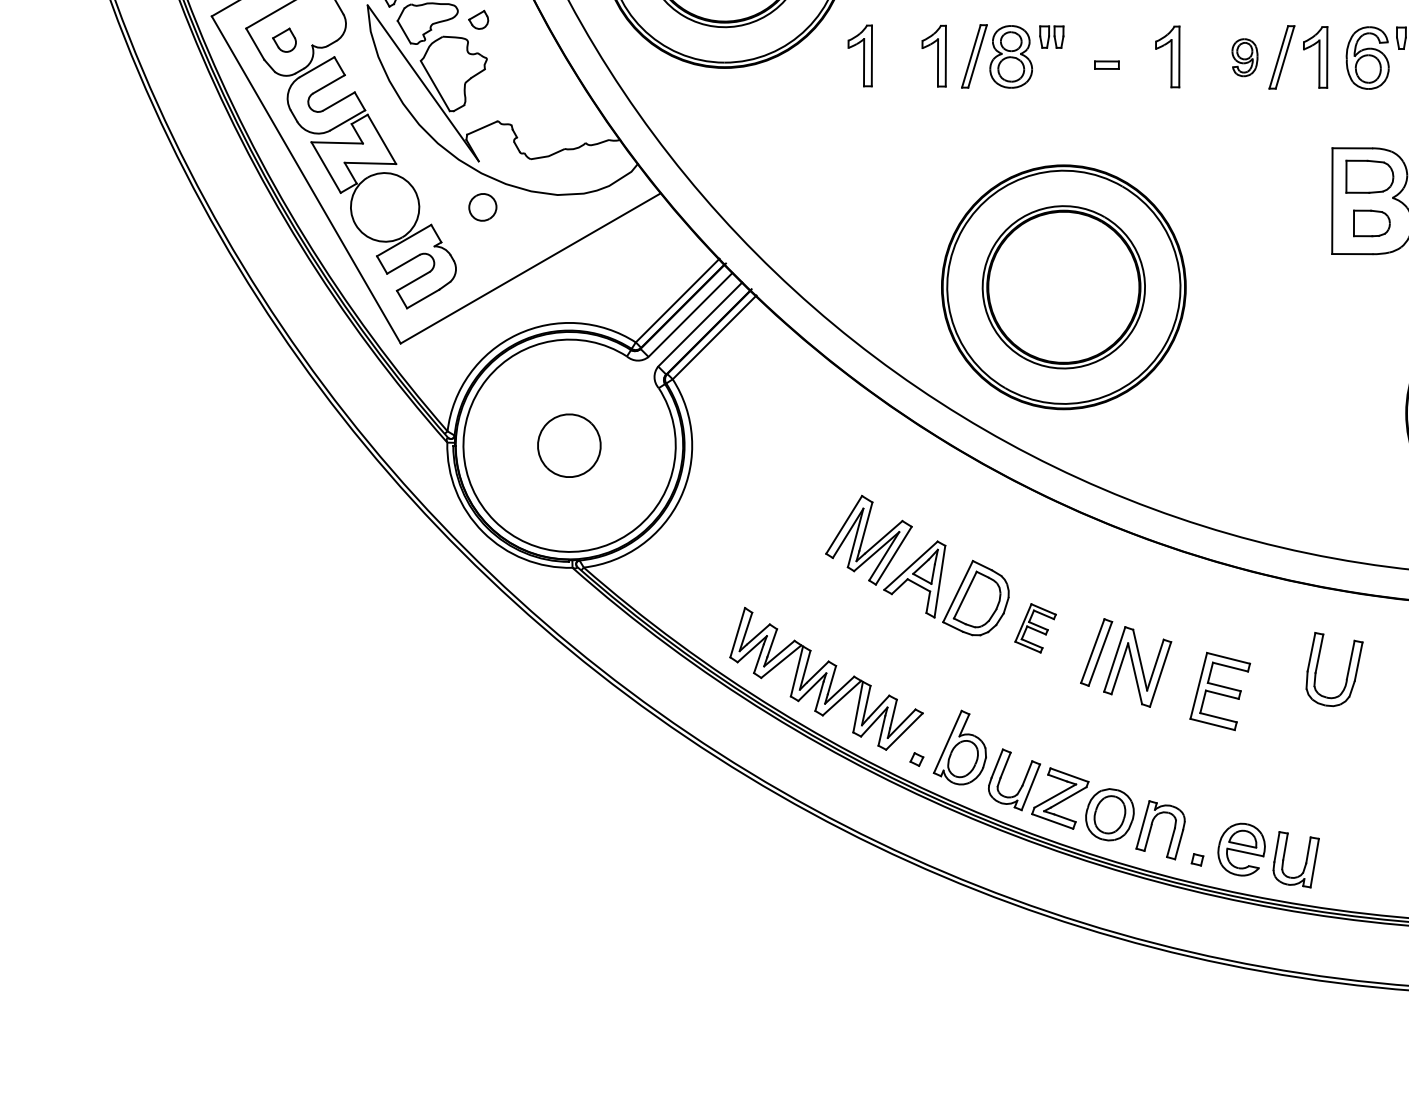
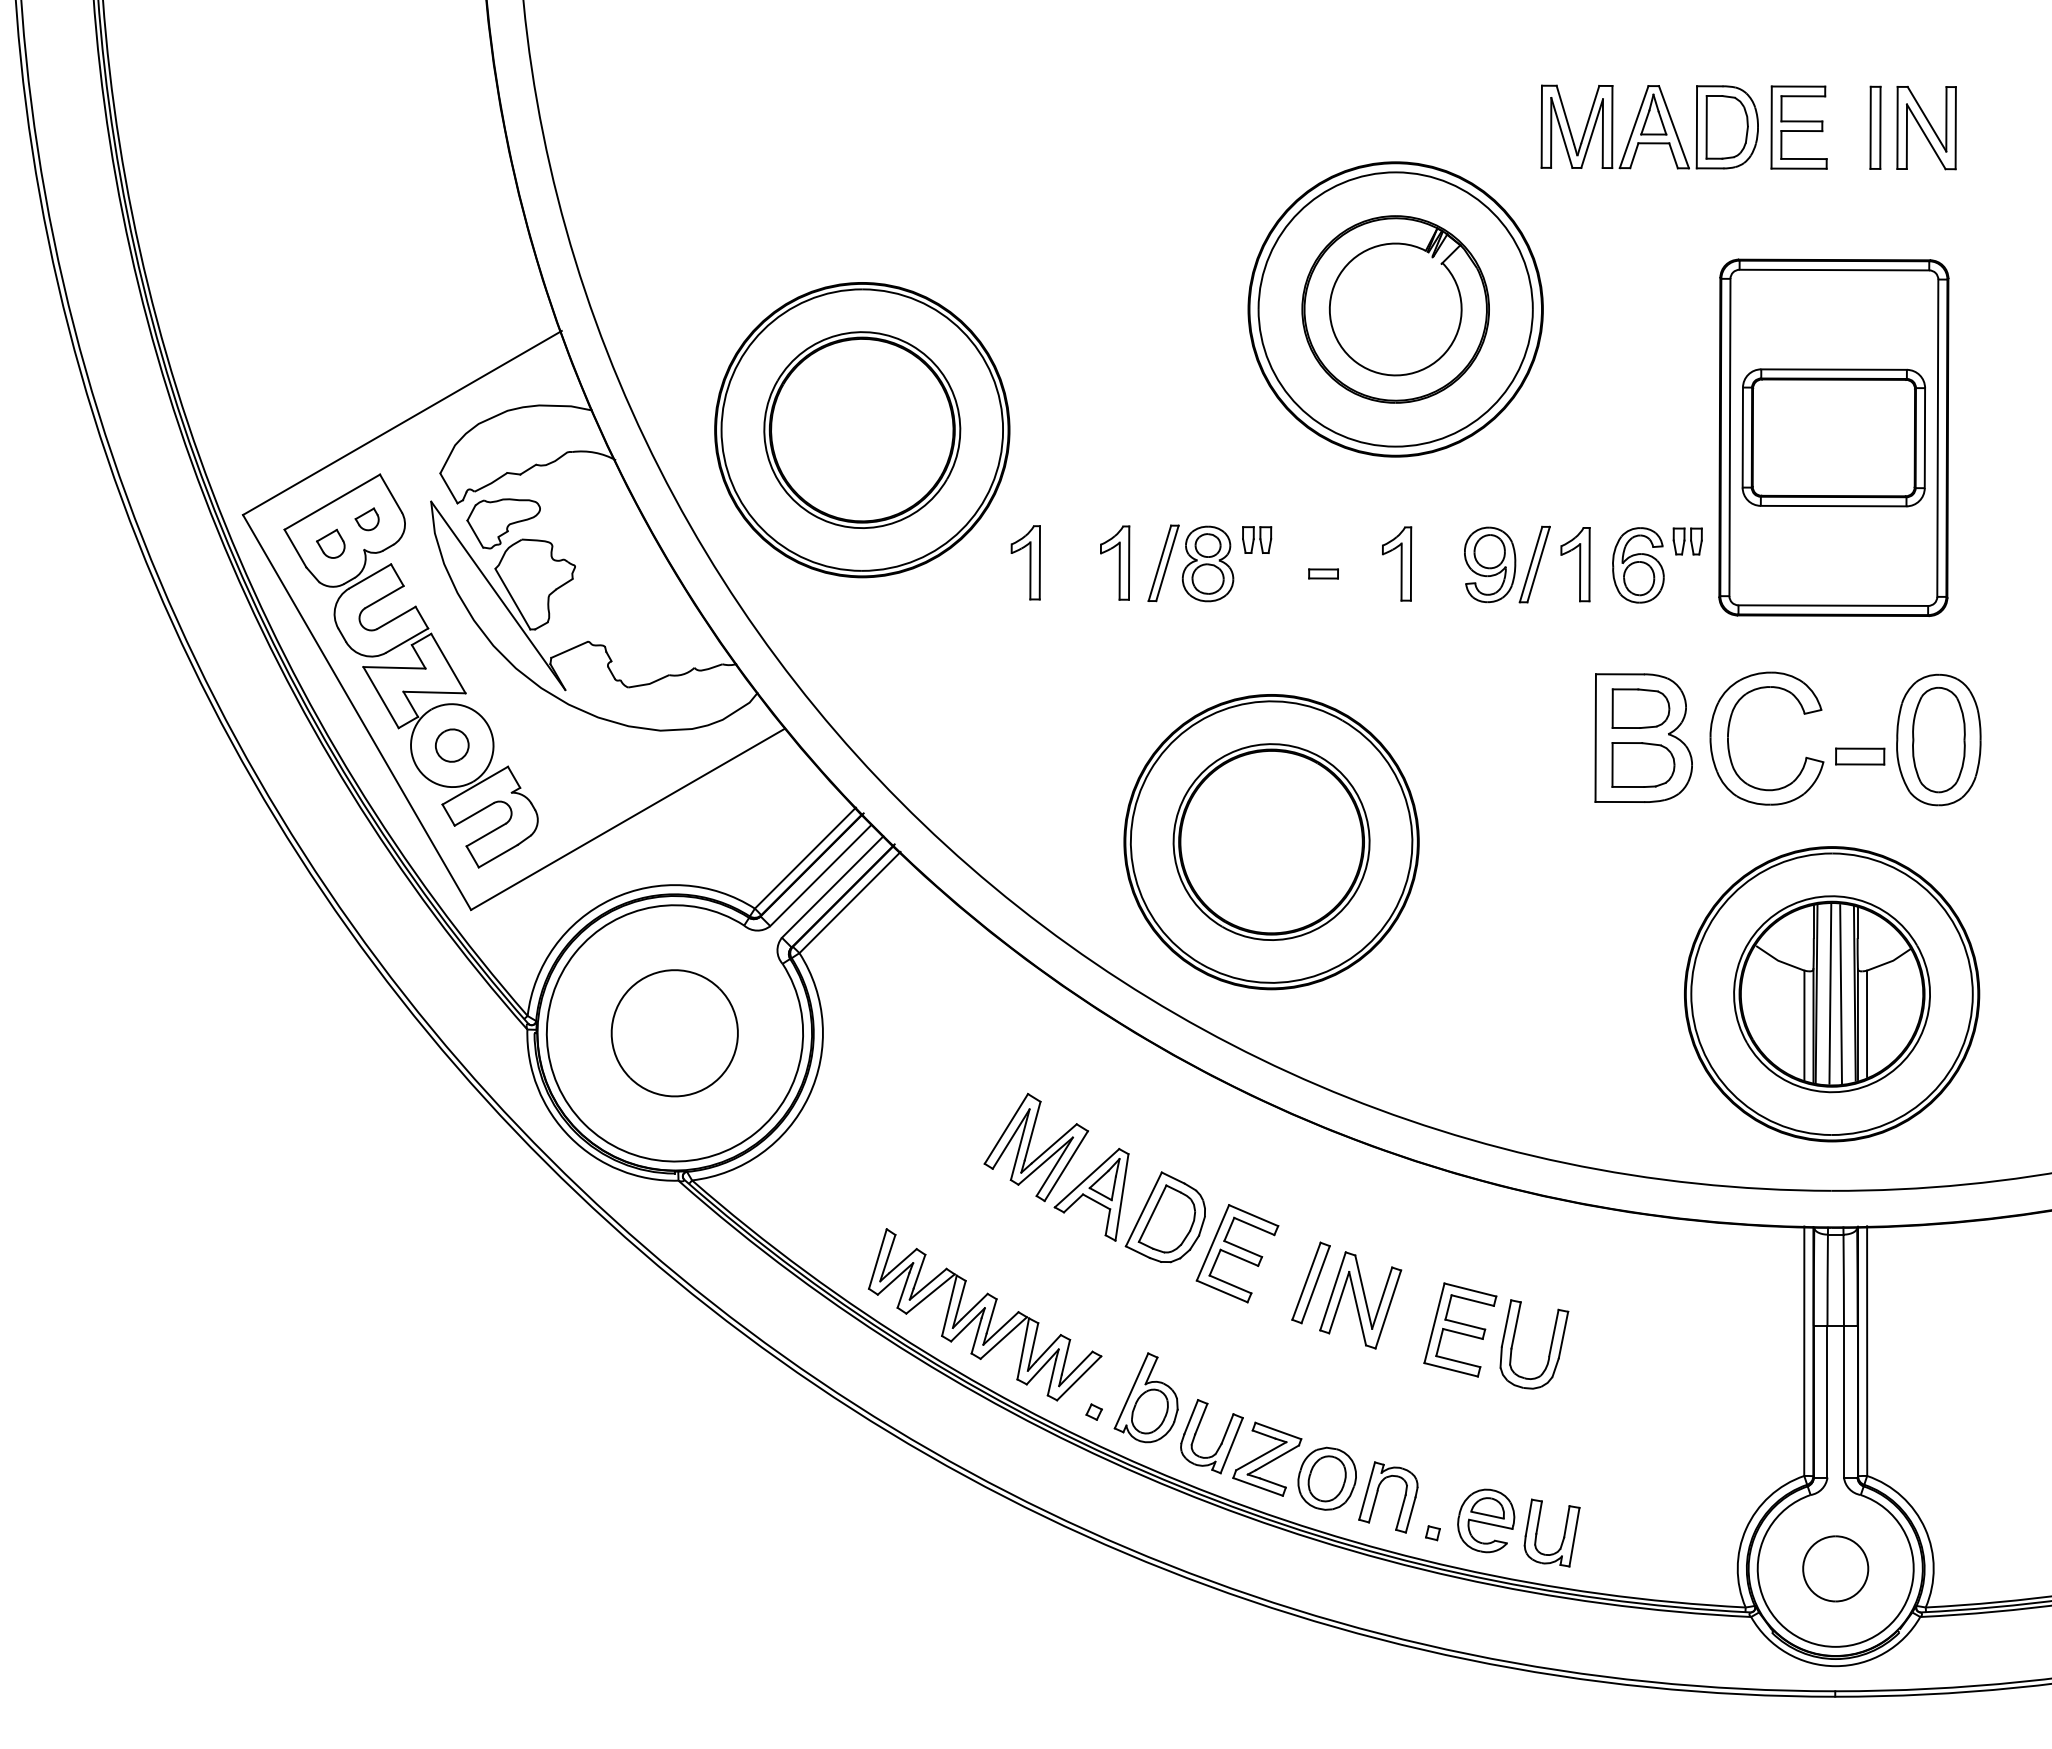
part: (478, 20) -> (366, 519), moved
part: (1245, 57) -> (1490, 564), size x1.67
part: (483, 207) -> (452, 745), moved
part: (1371, 223) -> (1643, 764), size x1.43
part: (569, 445) -> (674, 1033), size x1.67
part: (1035, 628) -> (1237, 1253), size x1.67
part: (1347, 672) -> (1549, 1348), moved

